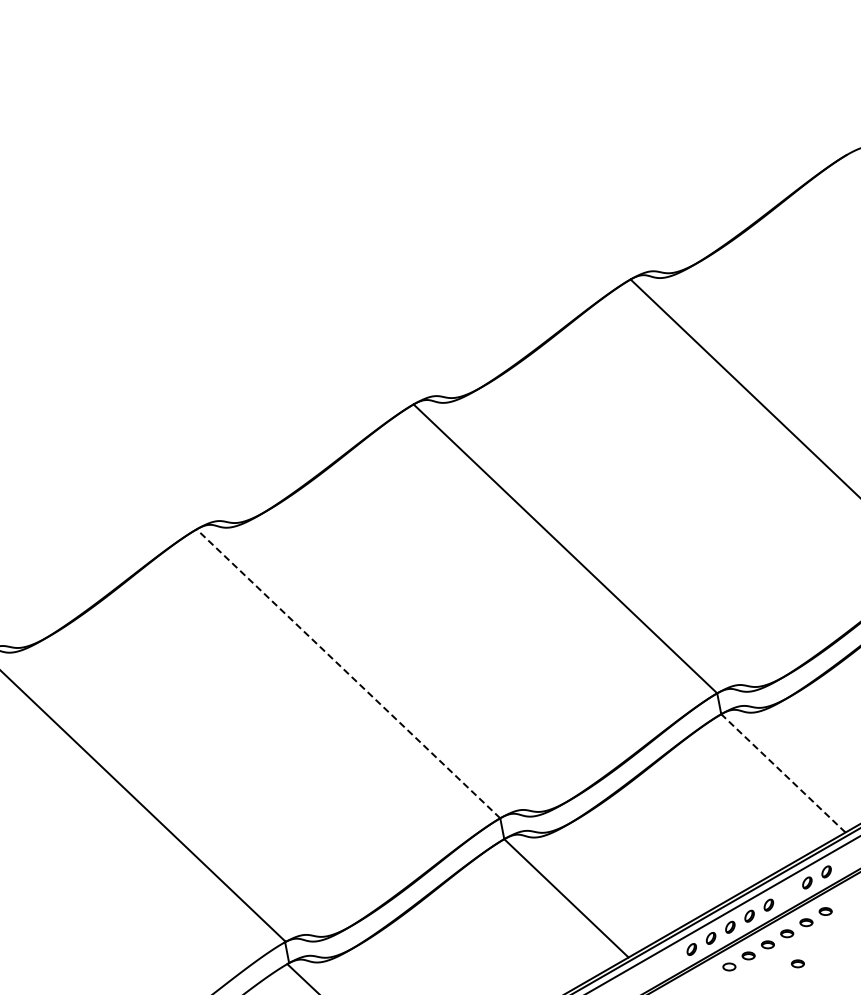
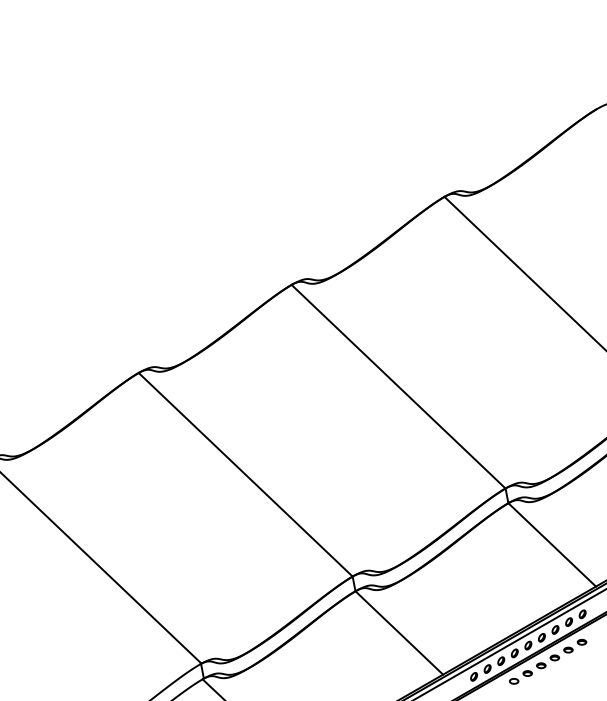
line: (348, 673) -> (245, 474), dashed -> solid
line: (783, 773) -> (552, 544), dashed -> solid
part: (788, 893) -> (555, 629), added
part: (672, 960) -> (474, 676), added
part: (797, 963) -> (562, 678), removed

